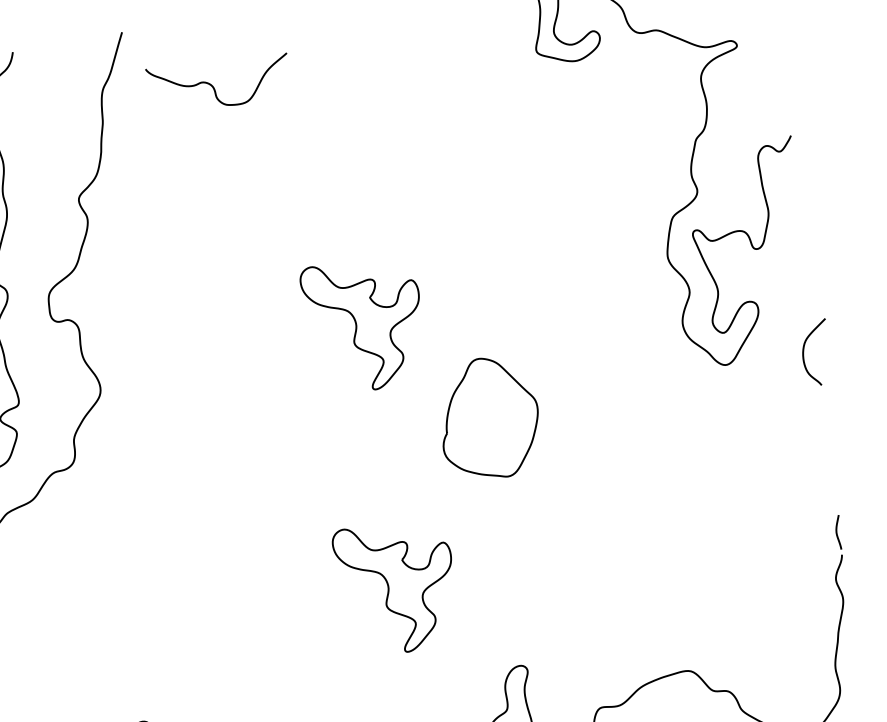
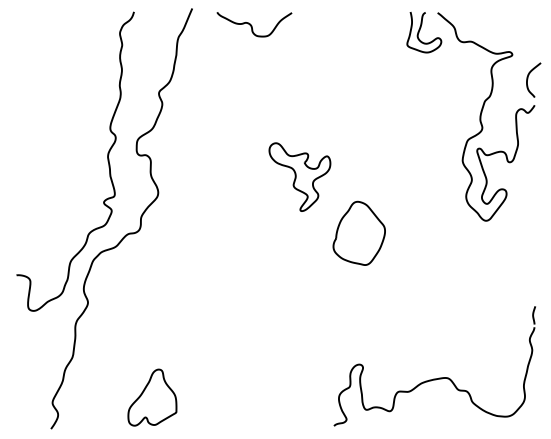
curve: (215, 86) -> (252, 25), moved
curve: (805, 352) -> (528, 79), moved
part: (395, 587) -> (299, 315), removed

